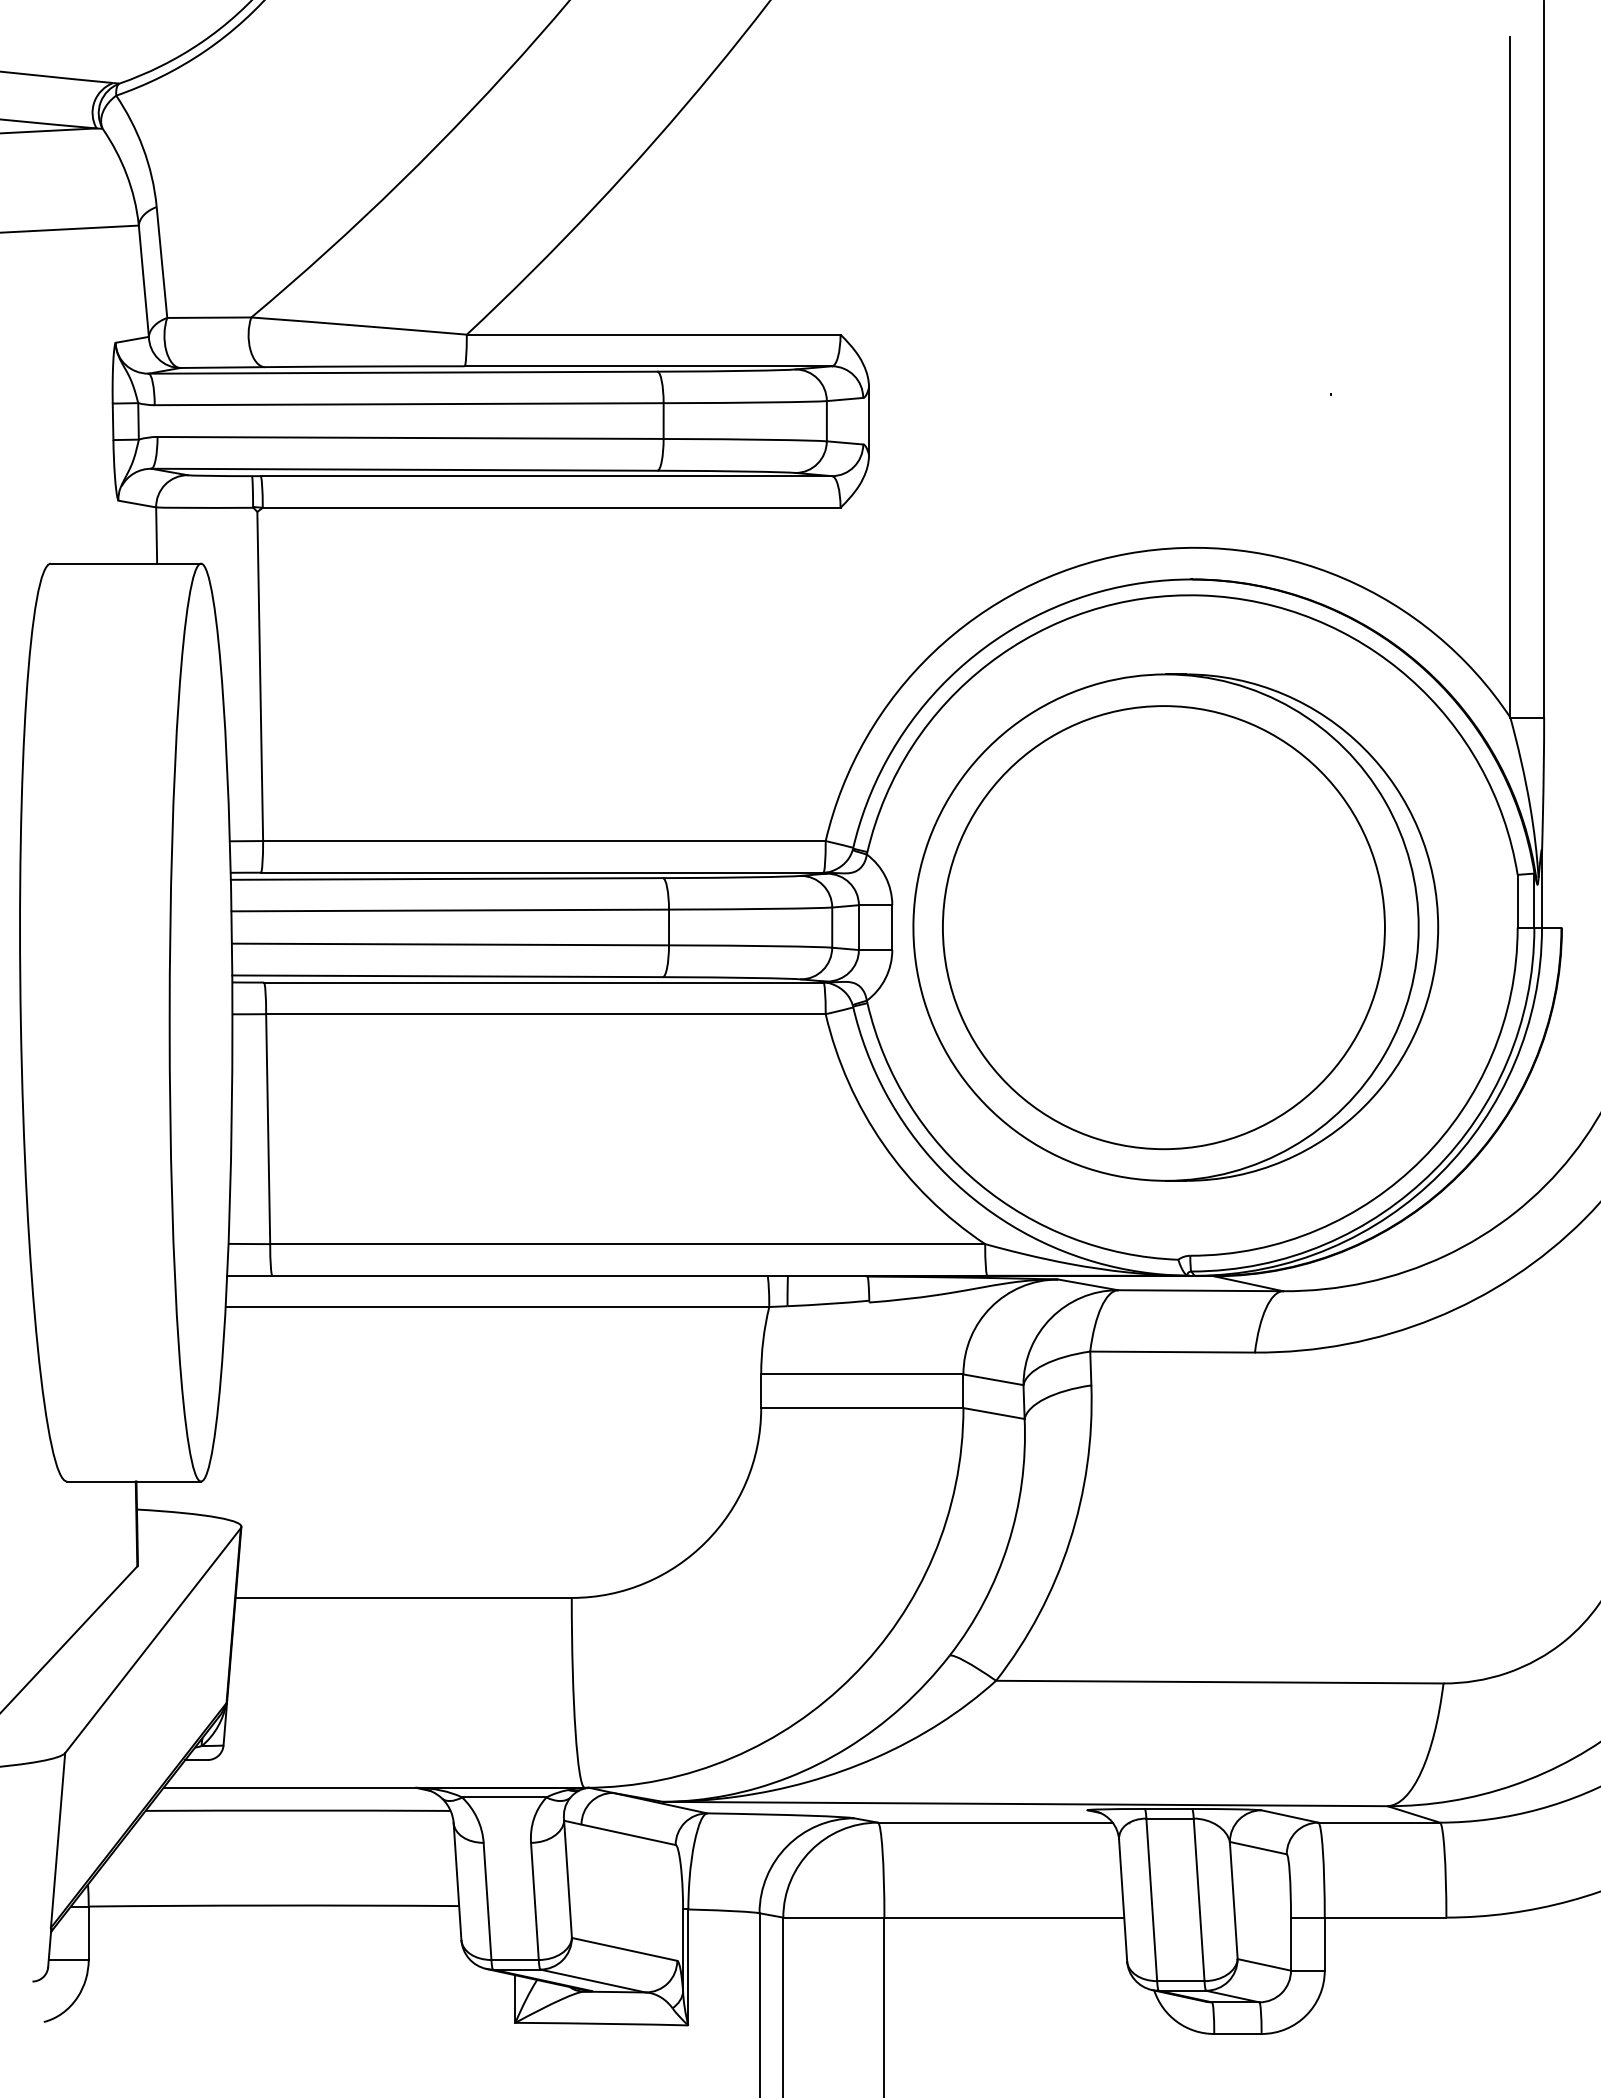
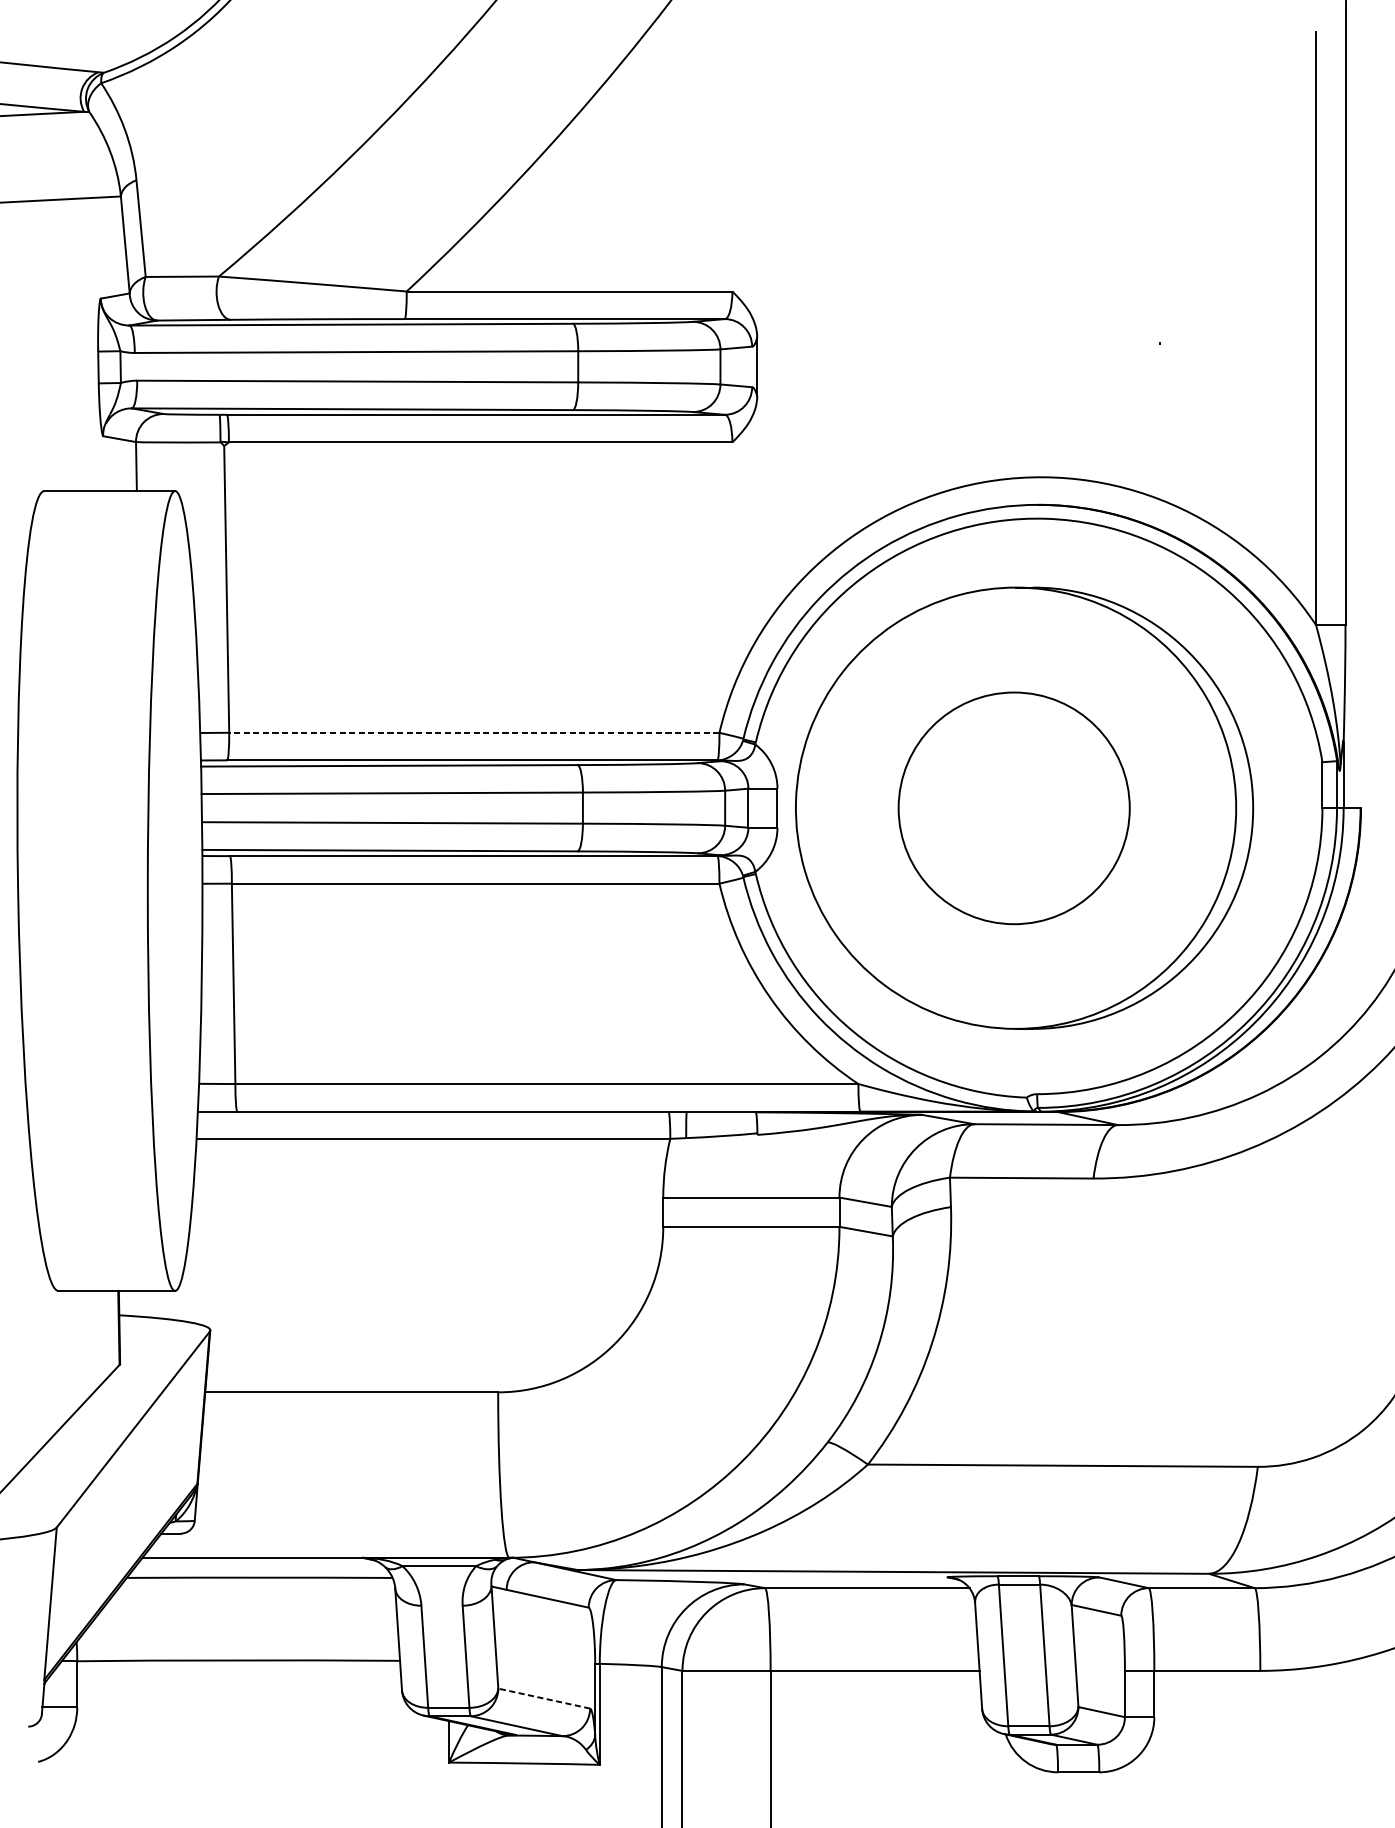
line: (543, 841) -> (473, 733), solid -> dashed
part: (1163, 927) -> (1013, 808), size x0.6
line: (624, 1949) -> (544, 1698), solid -> dashed

